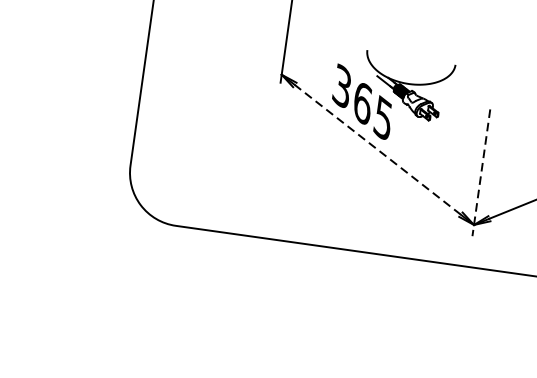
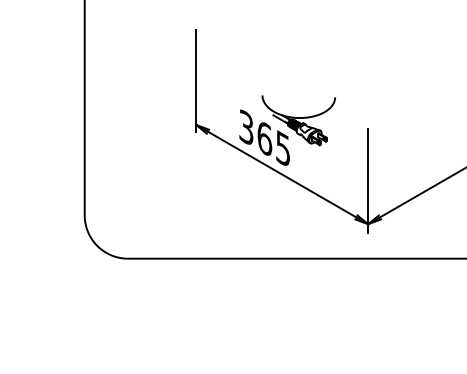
line: (378, 149) -> (282, 174), dashed -> solid
line: (481, 173) -> (368, 181), dashed -> solid

